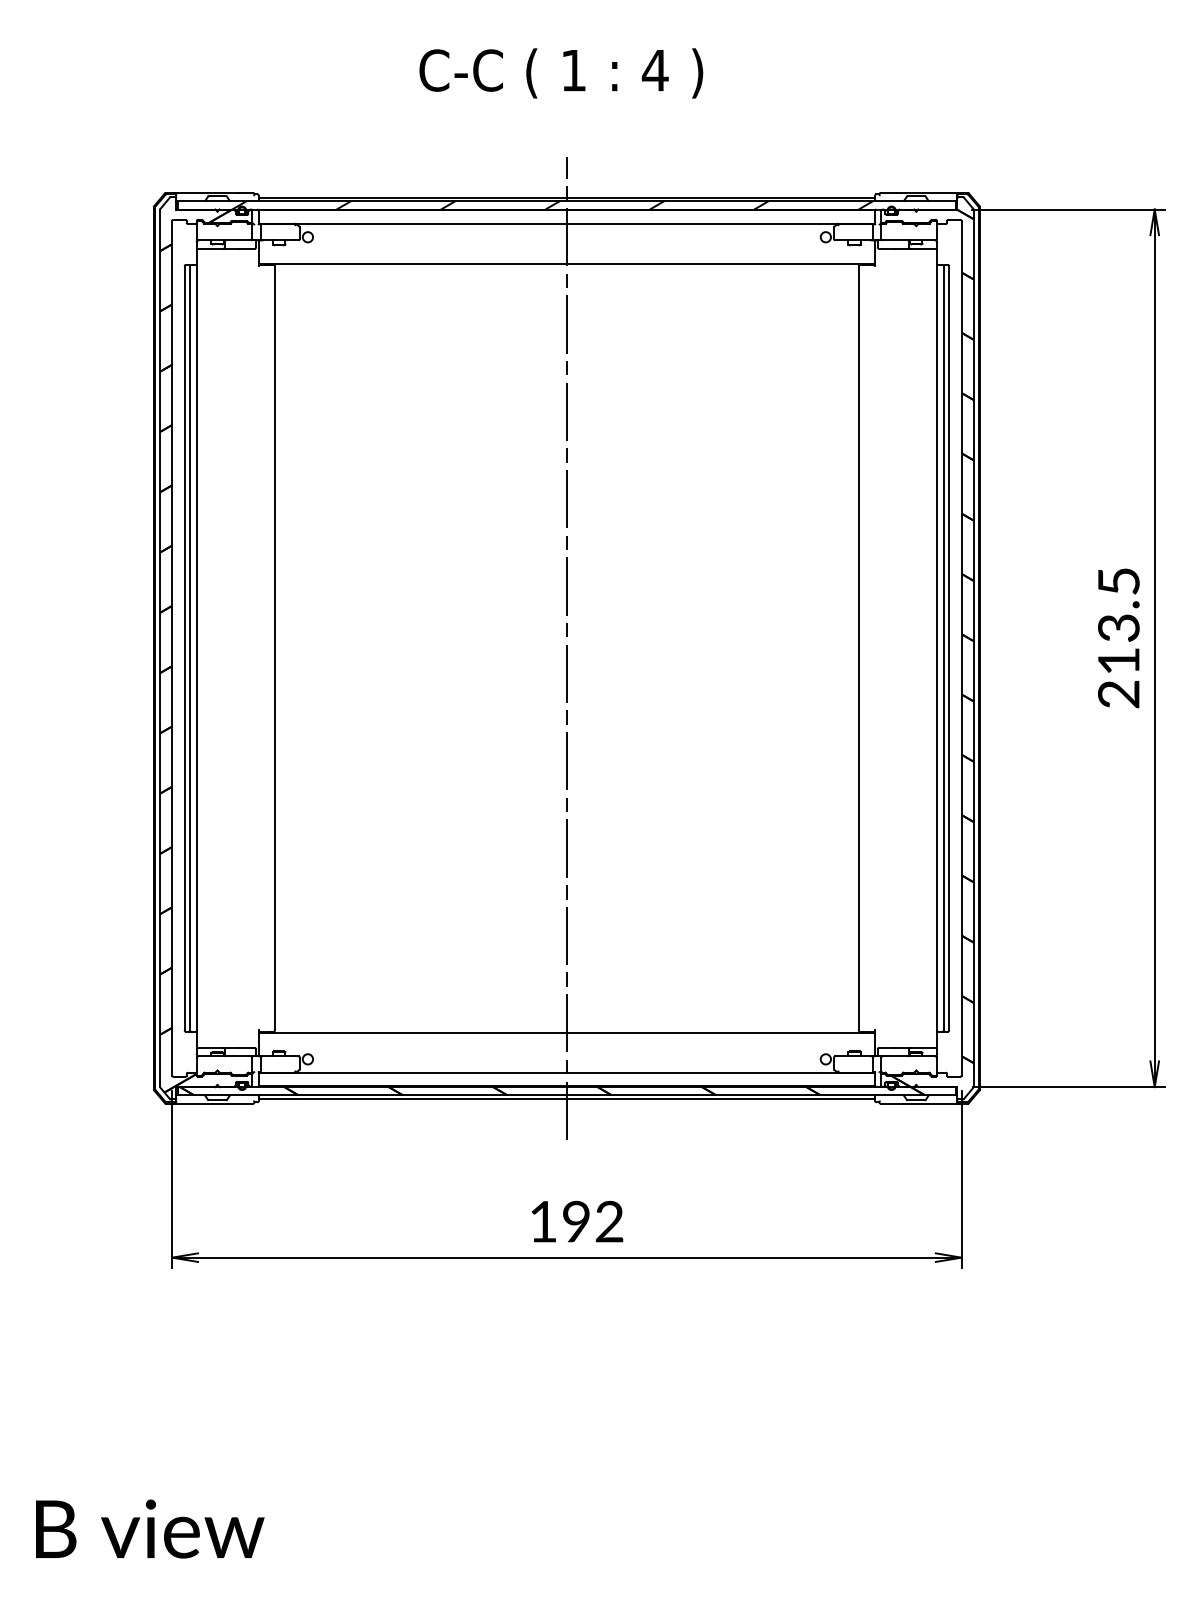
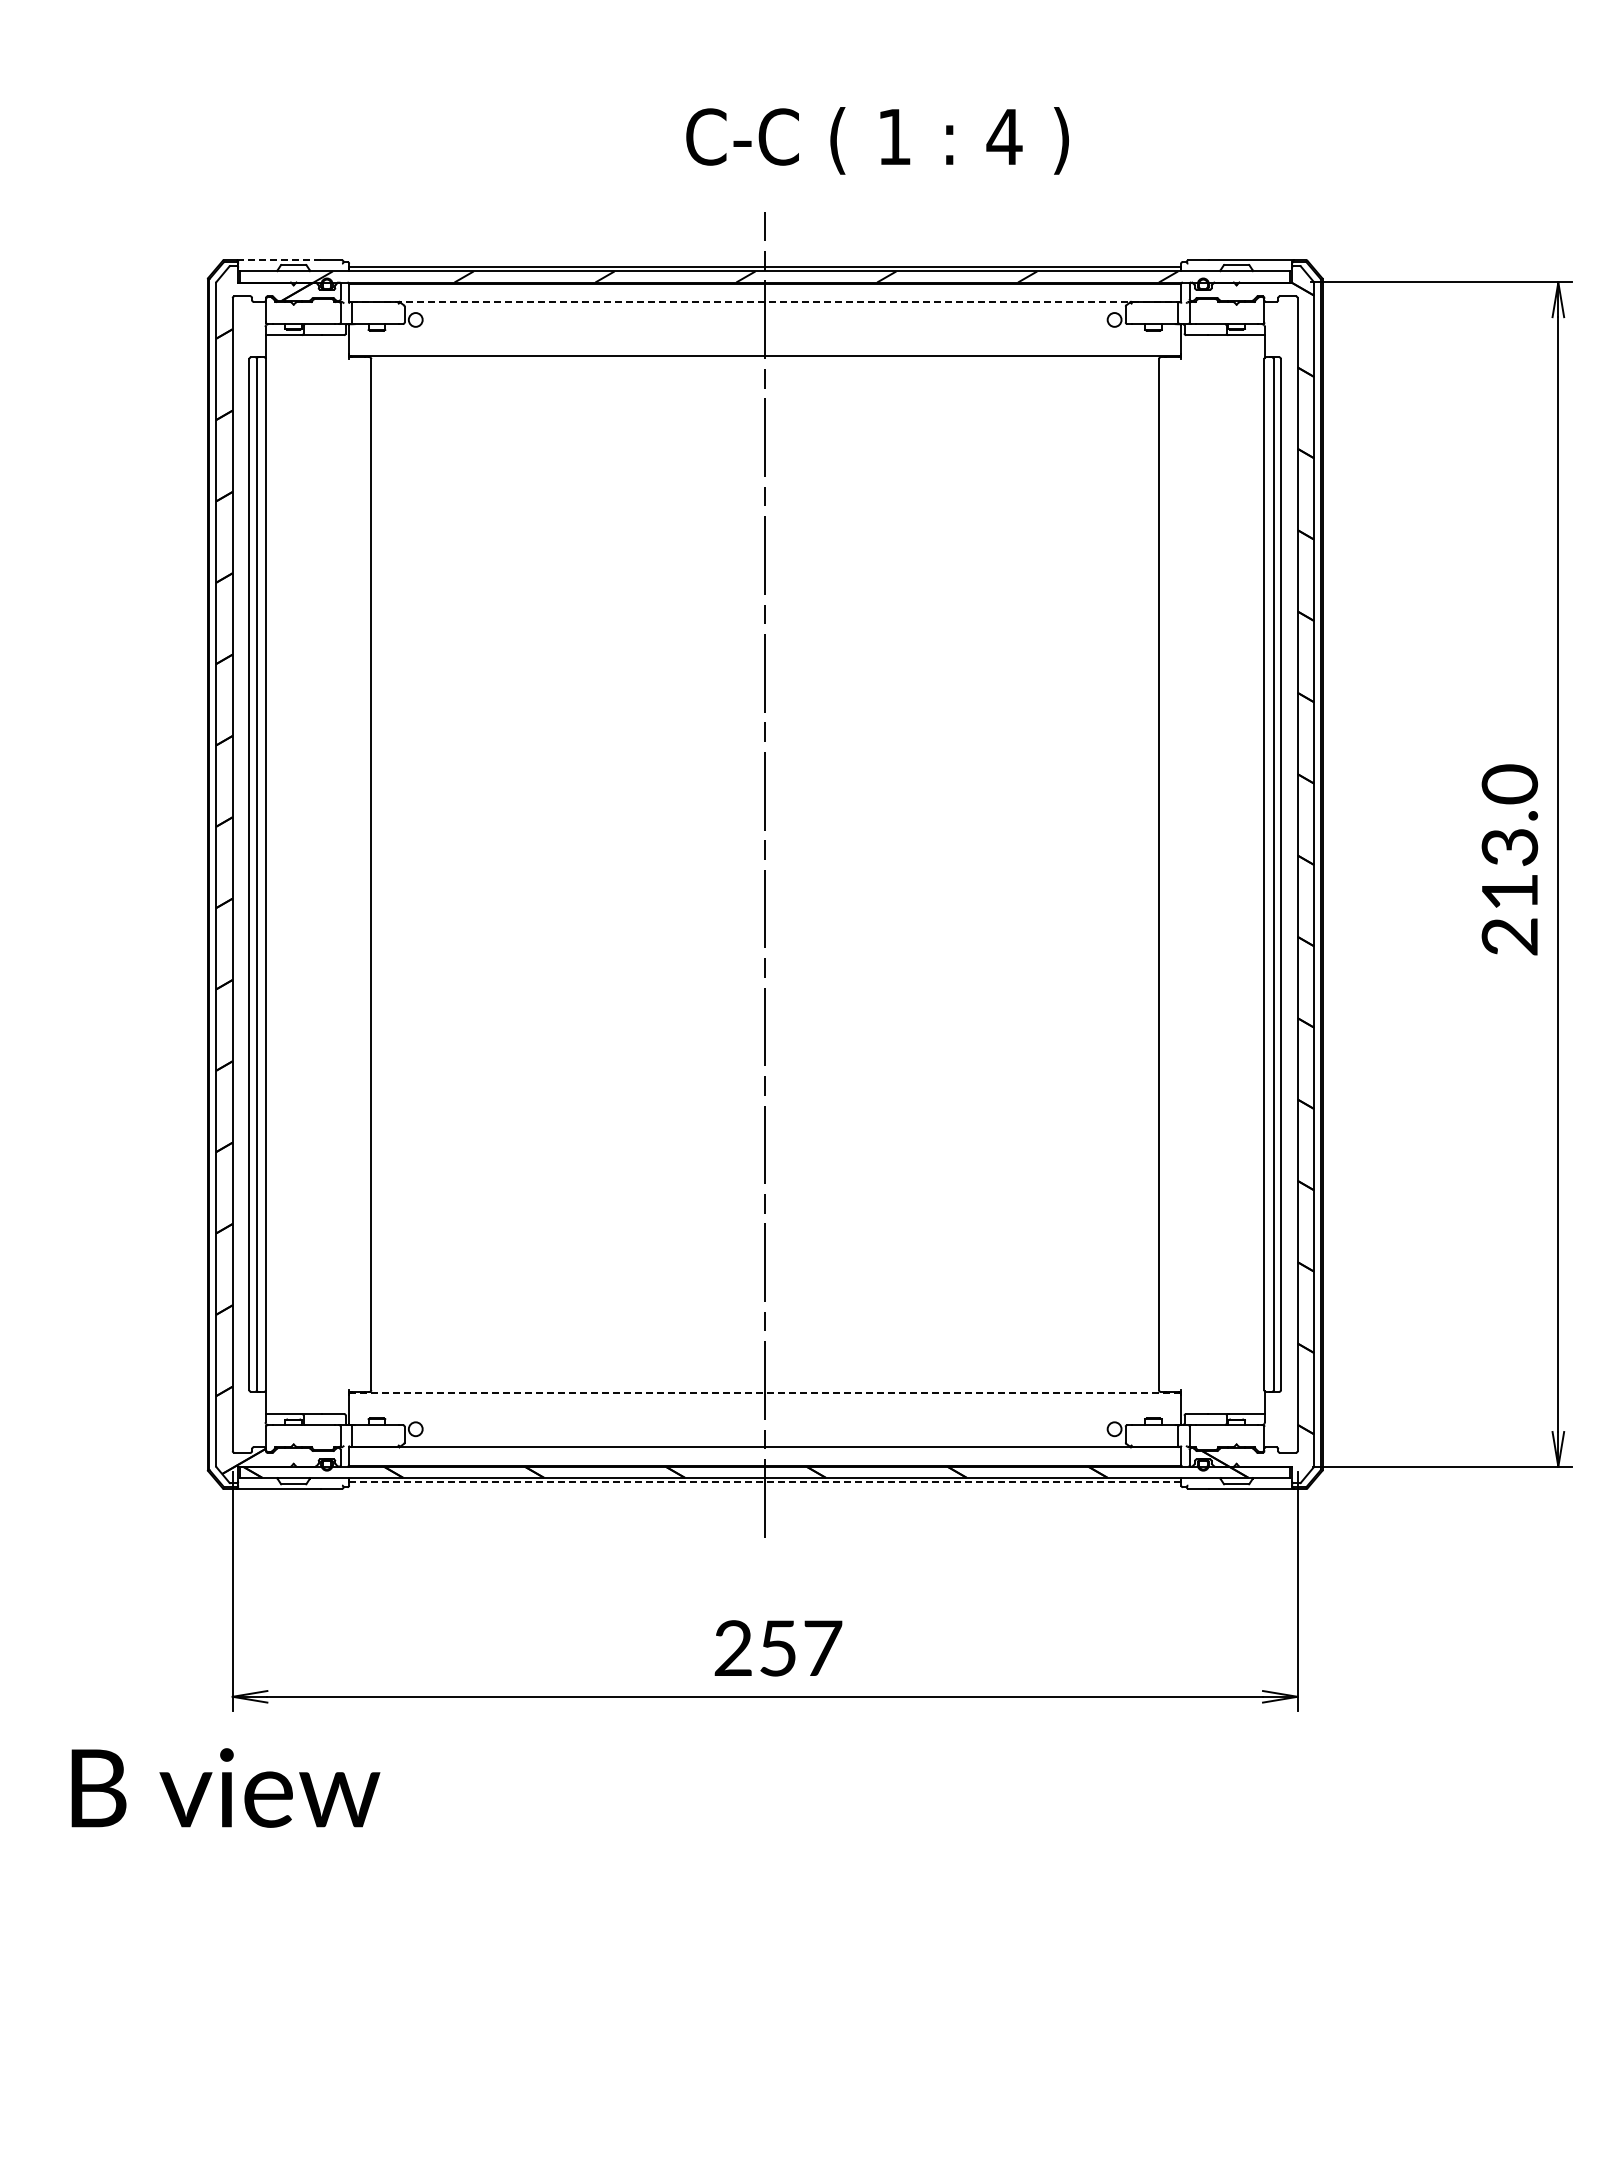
text: (561, 73) -> (877, 140), moved
line: (206, 193) -> (278, 260), solid -> dashed
line: (567, 223) -> (765, 301), solid -> dashed
text: (1118, 581) -> (1509, 784), 213.5 -> 213.0
line: (567, 1032) -> (765, 1393), solid -> dashed
line: (567, 1098) -> (765, 1482), solid -> dashed
text: (576, 1221) -> (778, 1648), 192 -> 257
text: (149, 1528) -> (225, 1787), moved

